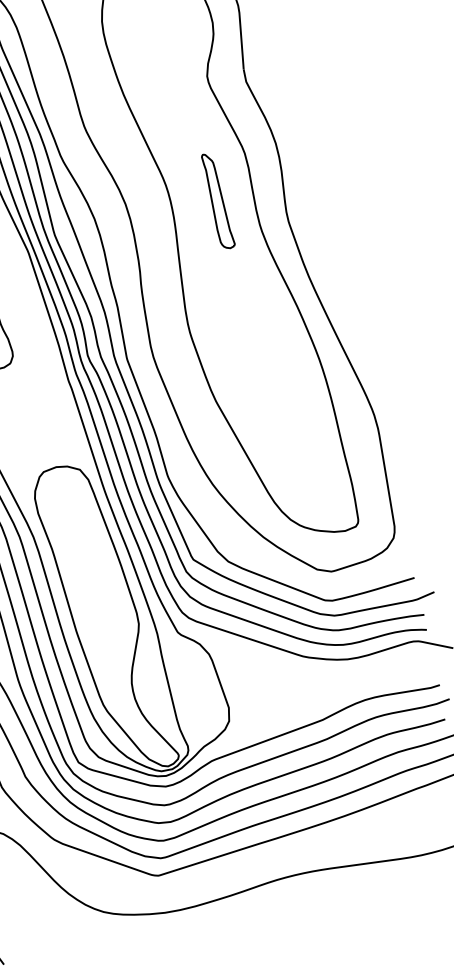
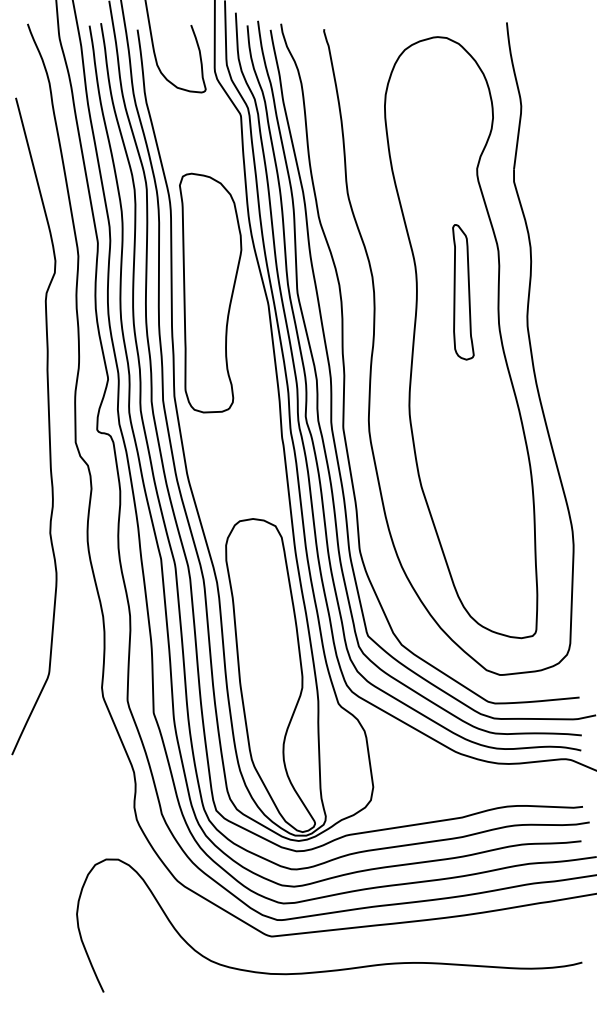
part: (218, 201) -> (463, 292), size x1.4

